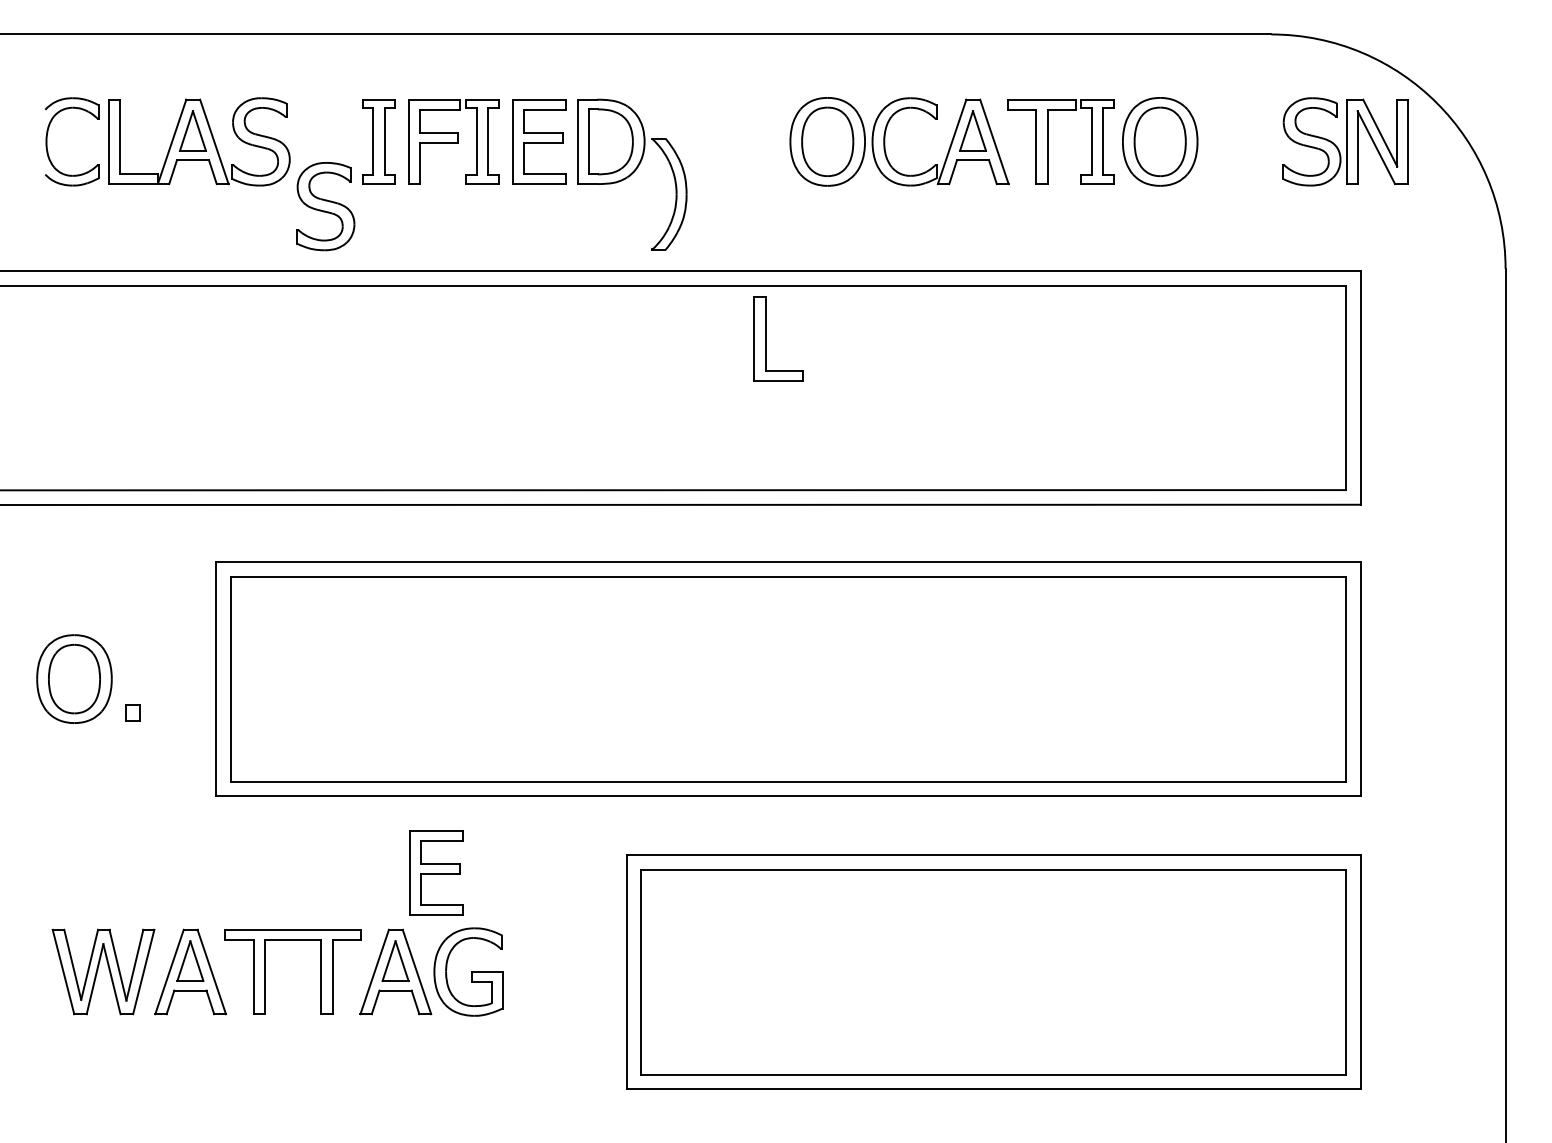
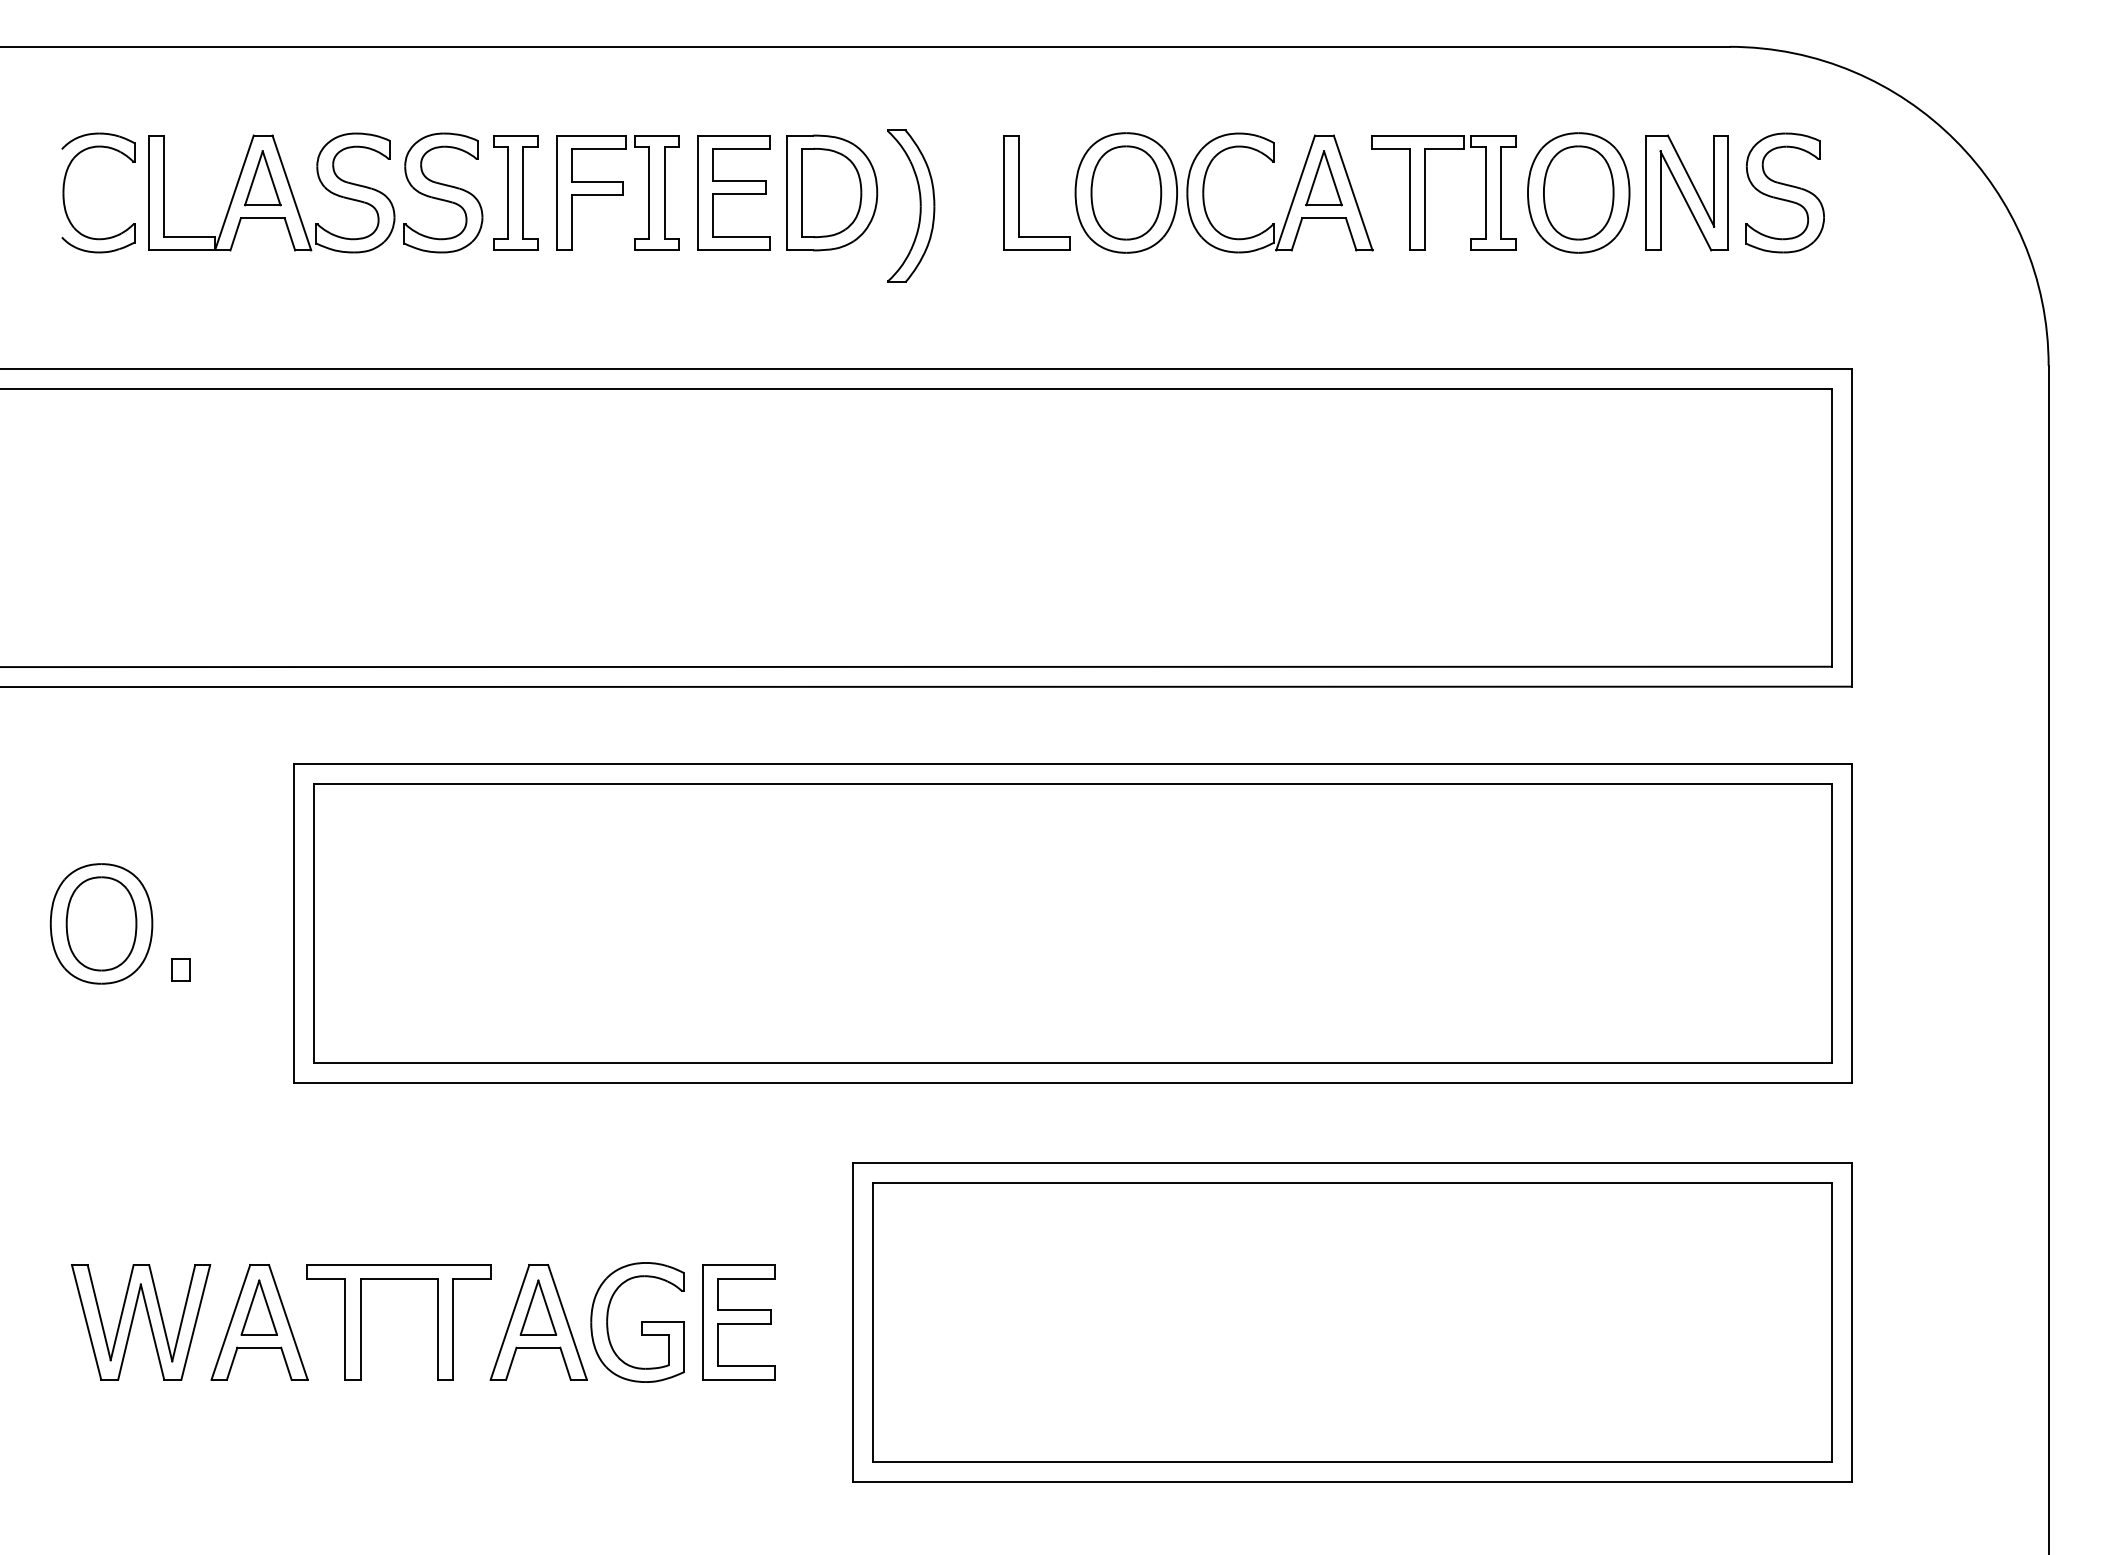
part: (1376, 141) -> (1686, 192), moved
part: (675, 193) -> (919, 205), moved
part: (325, 206) -> (443, 192), moved
part: (766, 338) -> (1019, 192), moved
part: (436, 872) -> (738, 1322), moved

